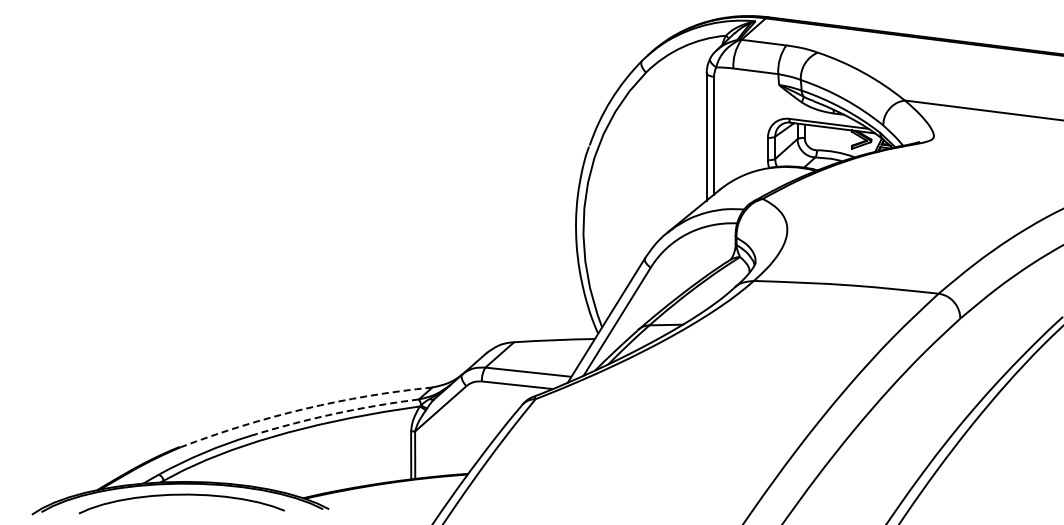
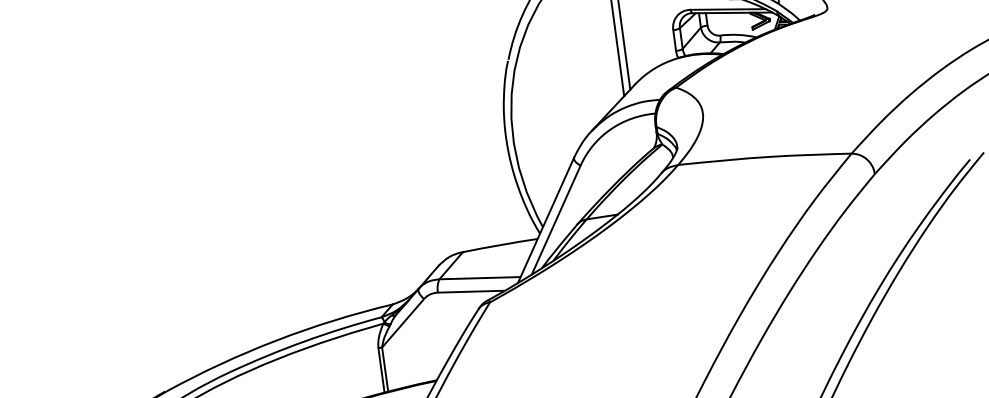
arc: (304, 408) -> (276, 340), dashed -> solid
arc: (334, 413) -> (304, 340), dashed -> solid

